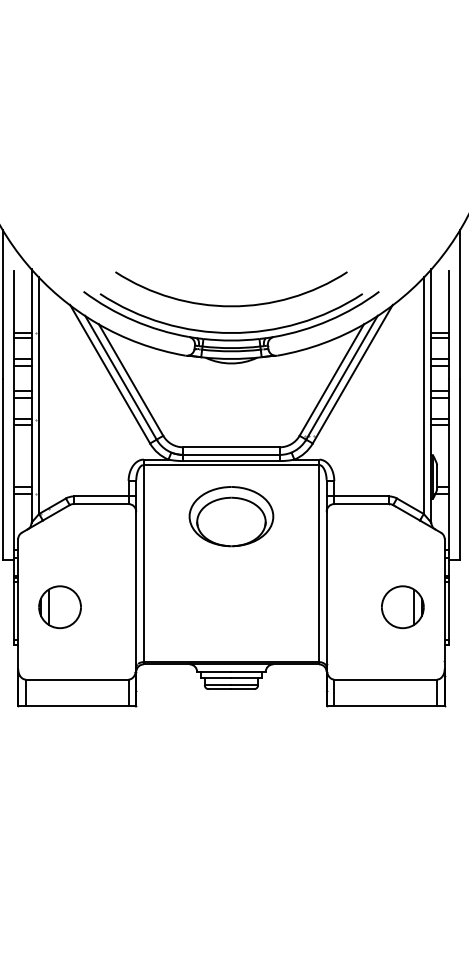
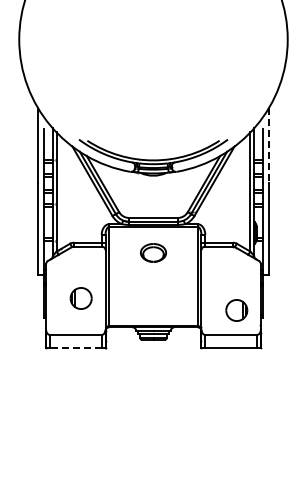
line: (459, 303) -> (268, 145), solid -> dashed
arc: (231, 305) -> (153, 146), removed
part: (231, 515) -> (153, 252), size x0.6
part: (58, 607) -> (80, 298), moved
part: (402, 607) -> (236, 310), moved
line: (76, 706) -> (75, 348), solid -> dashed

